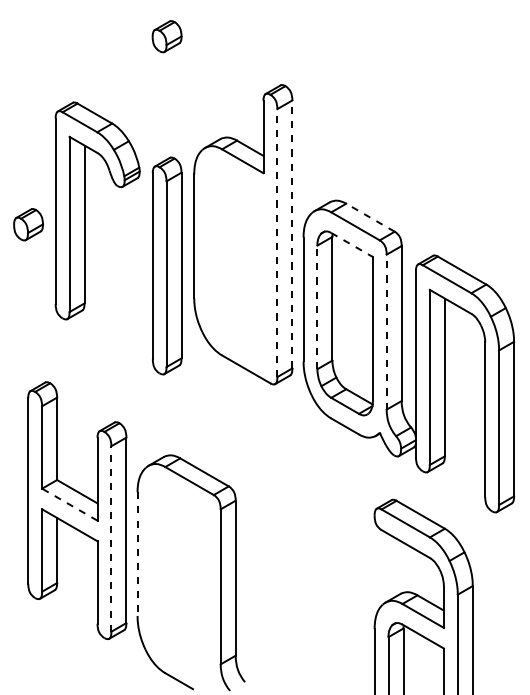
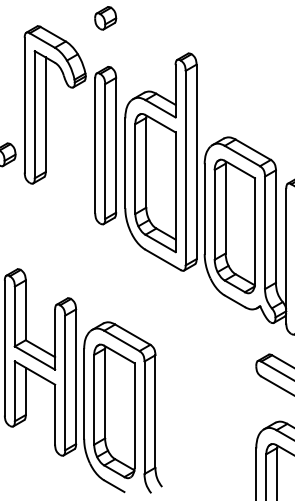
part: (85, 210) -> (46, 104), moved
line: (370, 217) -> (253, 149), dashed -> solid
line: (292, 234) -> (196, 161), dashed -> solid
line: (277, 243) -> (185, 168), dashed -> solid
line: (352, 244) -> (240, 169), dashed -> solid
part: (235, 263) -> (155, 183), added
part: (167, 265) -> (105, 145), moved
line: (317, 307) -> (214, 214), dashed -> solid
line: (386, 331) -> (264, 232), dashed -> solid
line: (69, 504) -> (34, 357), dashed -> solid
line: (111, 539) -> (65, 383), dashed -> solid
line: (137, 554) -> (84, 394), dashed -> solid
part: (178, 577) -> (113, 410), added

